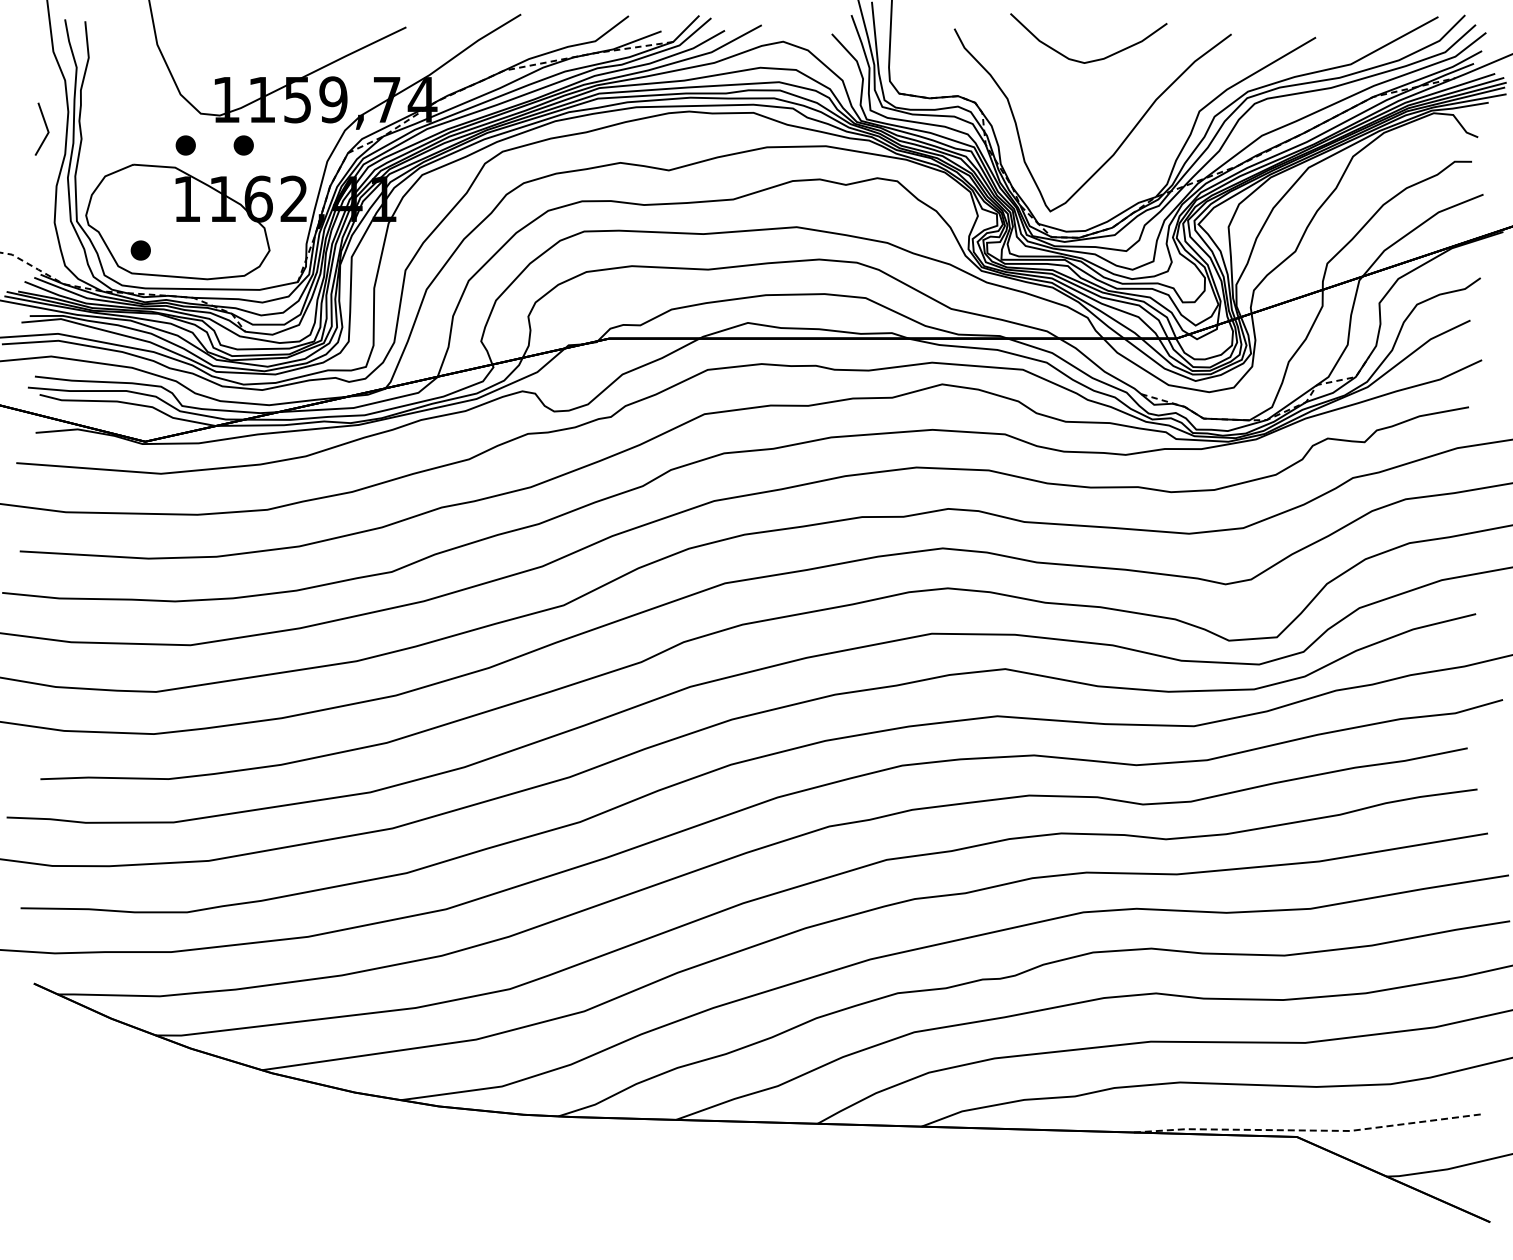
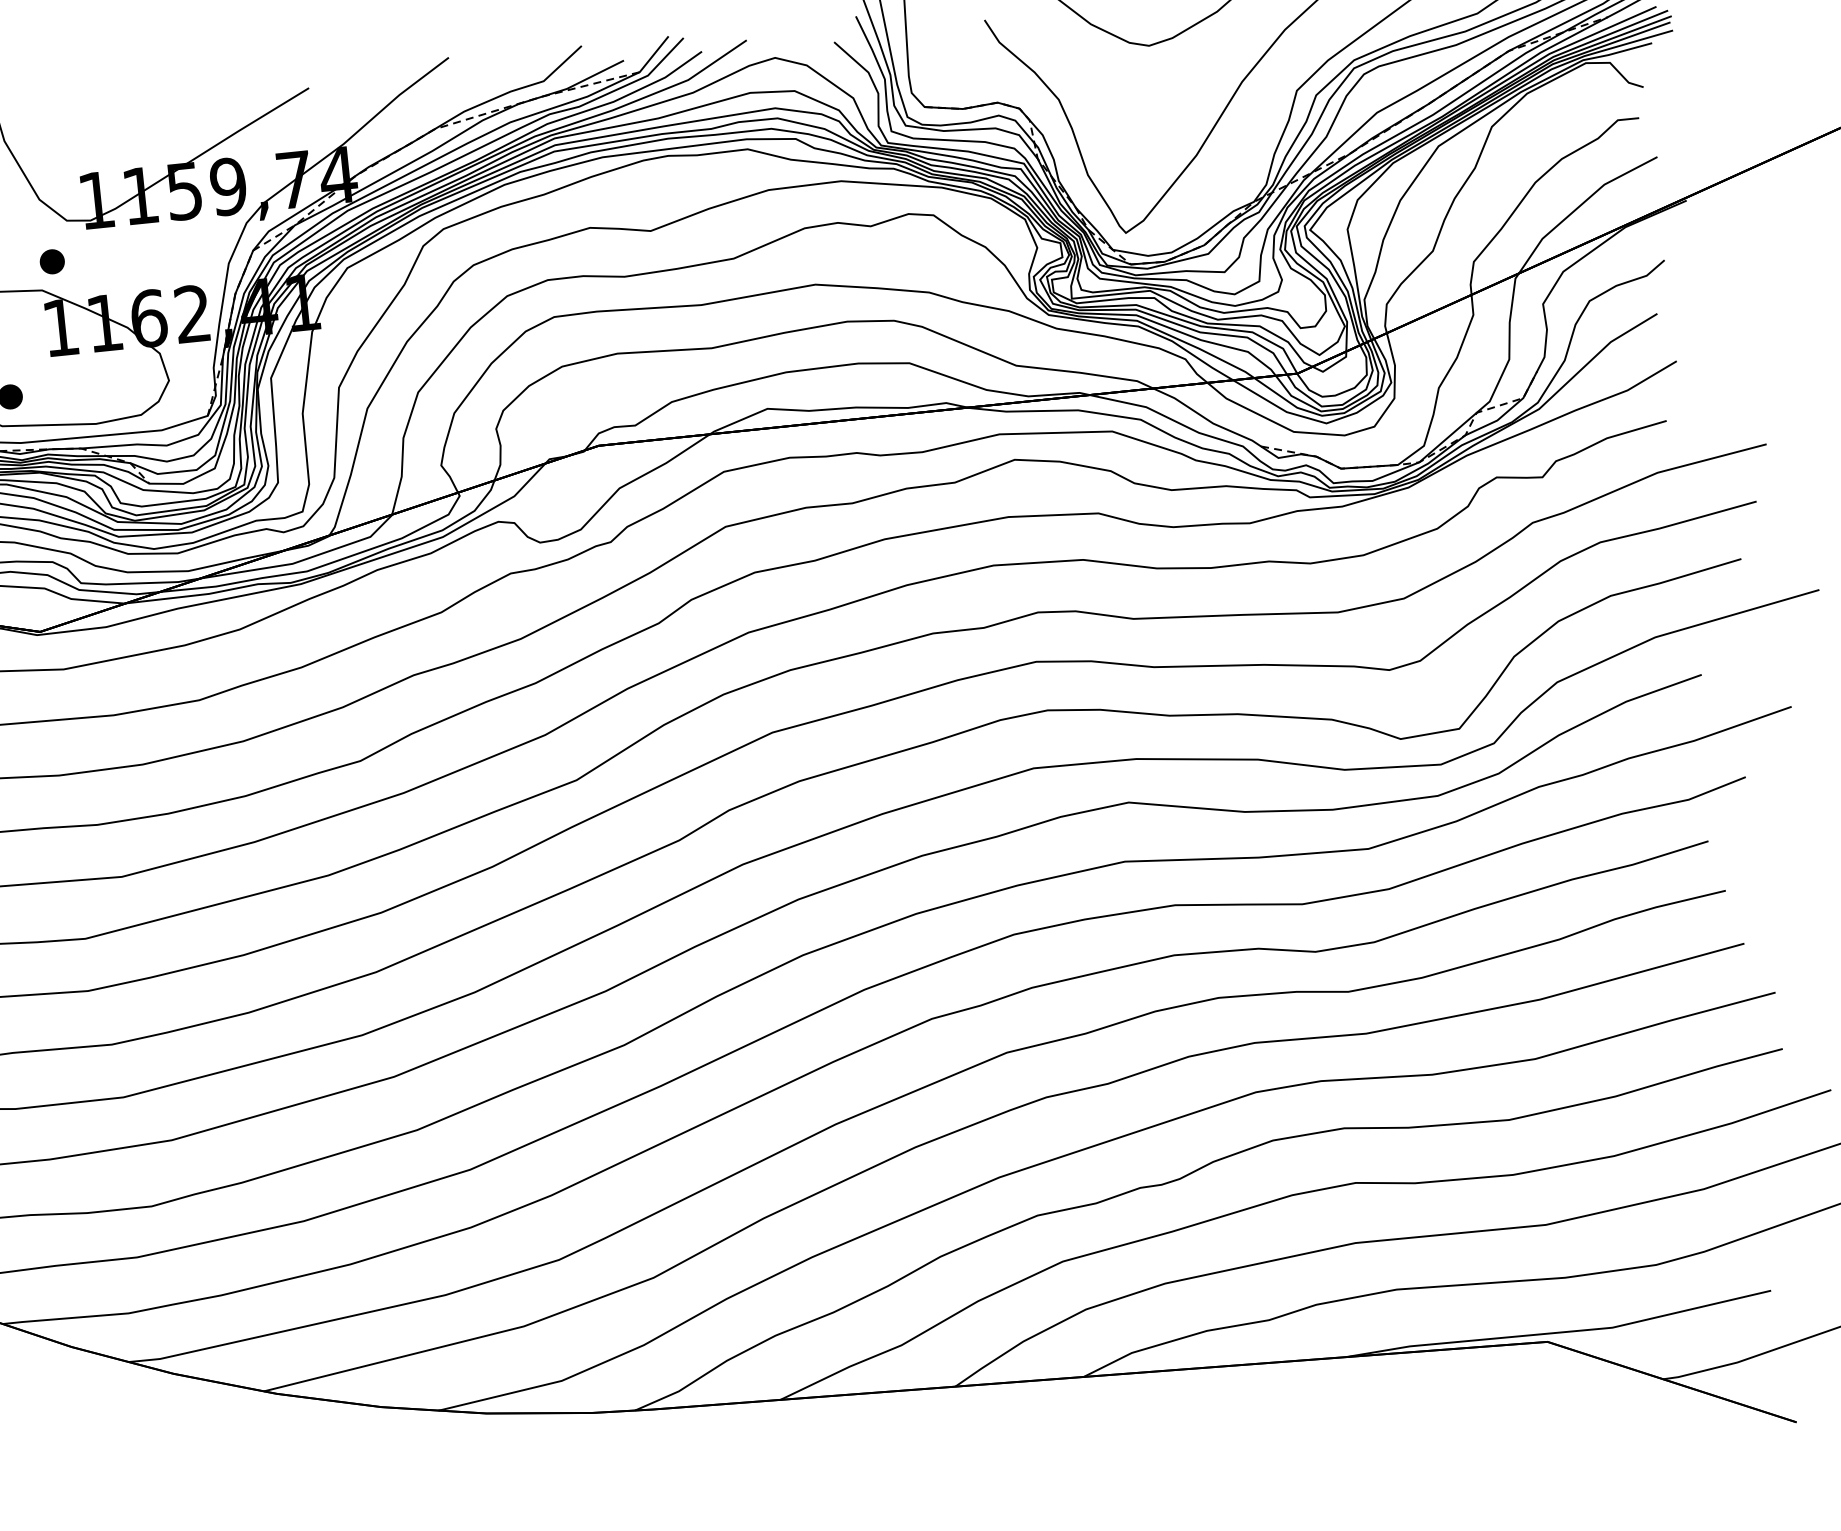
part: (243, 145) -> (123, 254), removed
line: (1307, 1130) -> (1559, 1332), dashed -> solid

